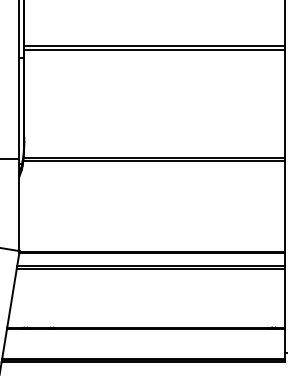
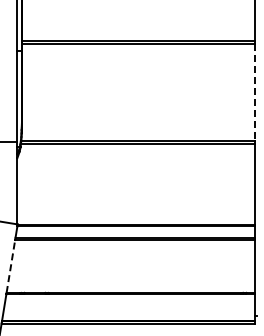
line: (284, 104) -> (254, 93), solid -> dashed
line: (11, 298) -> (10, 266), solid -> dashed

